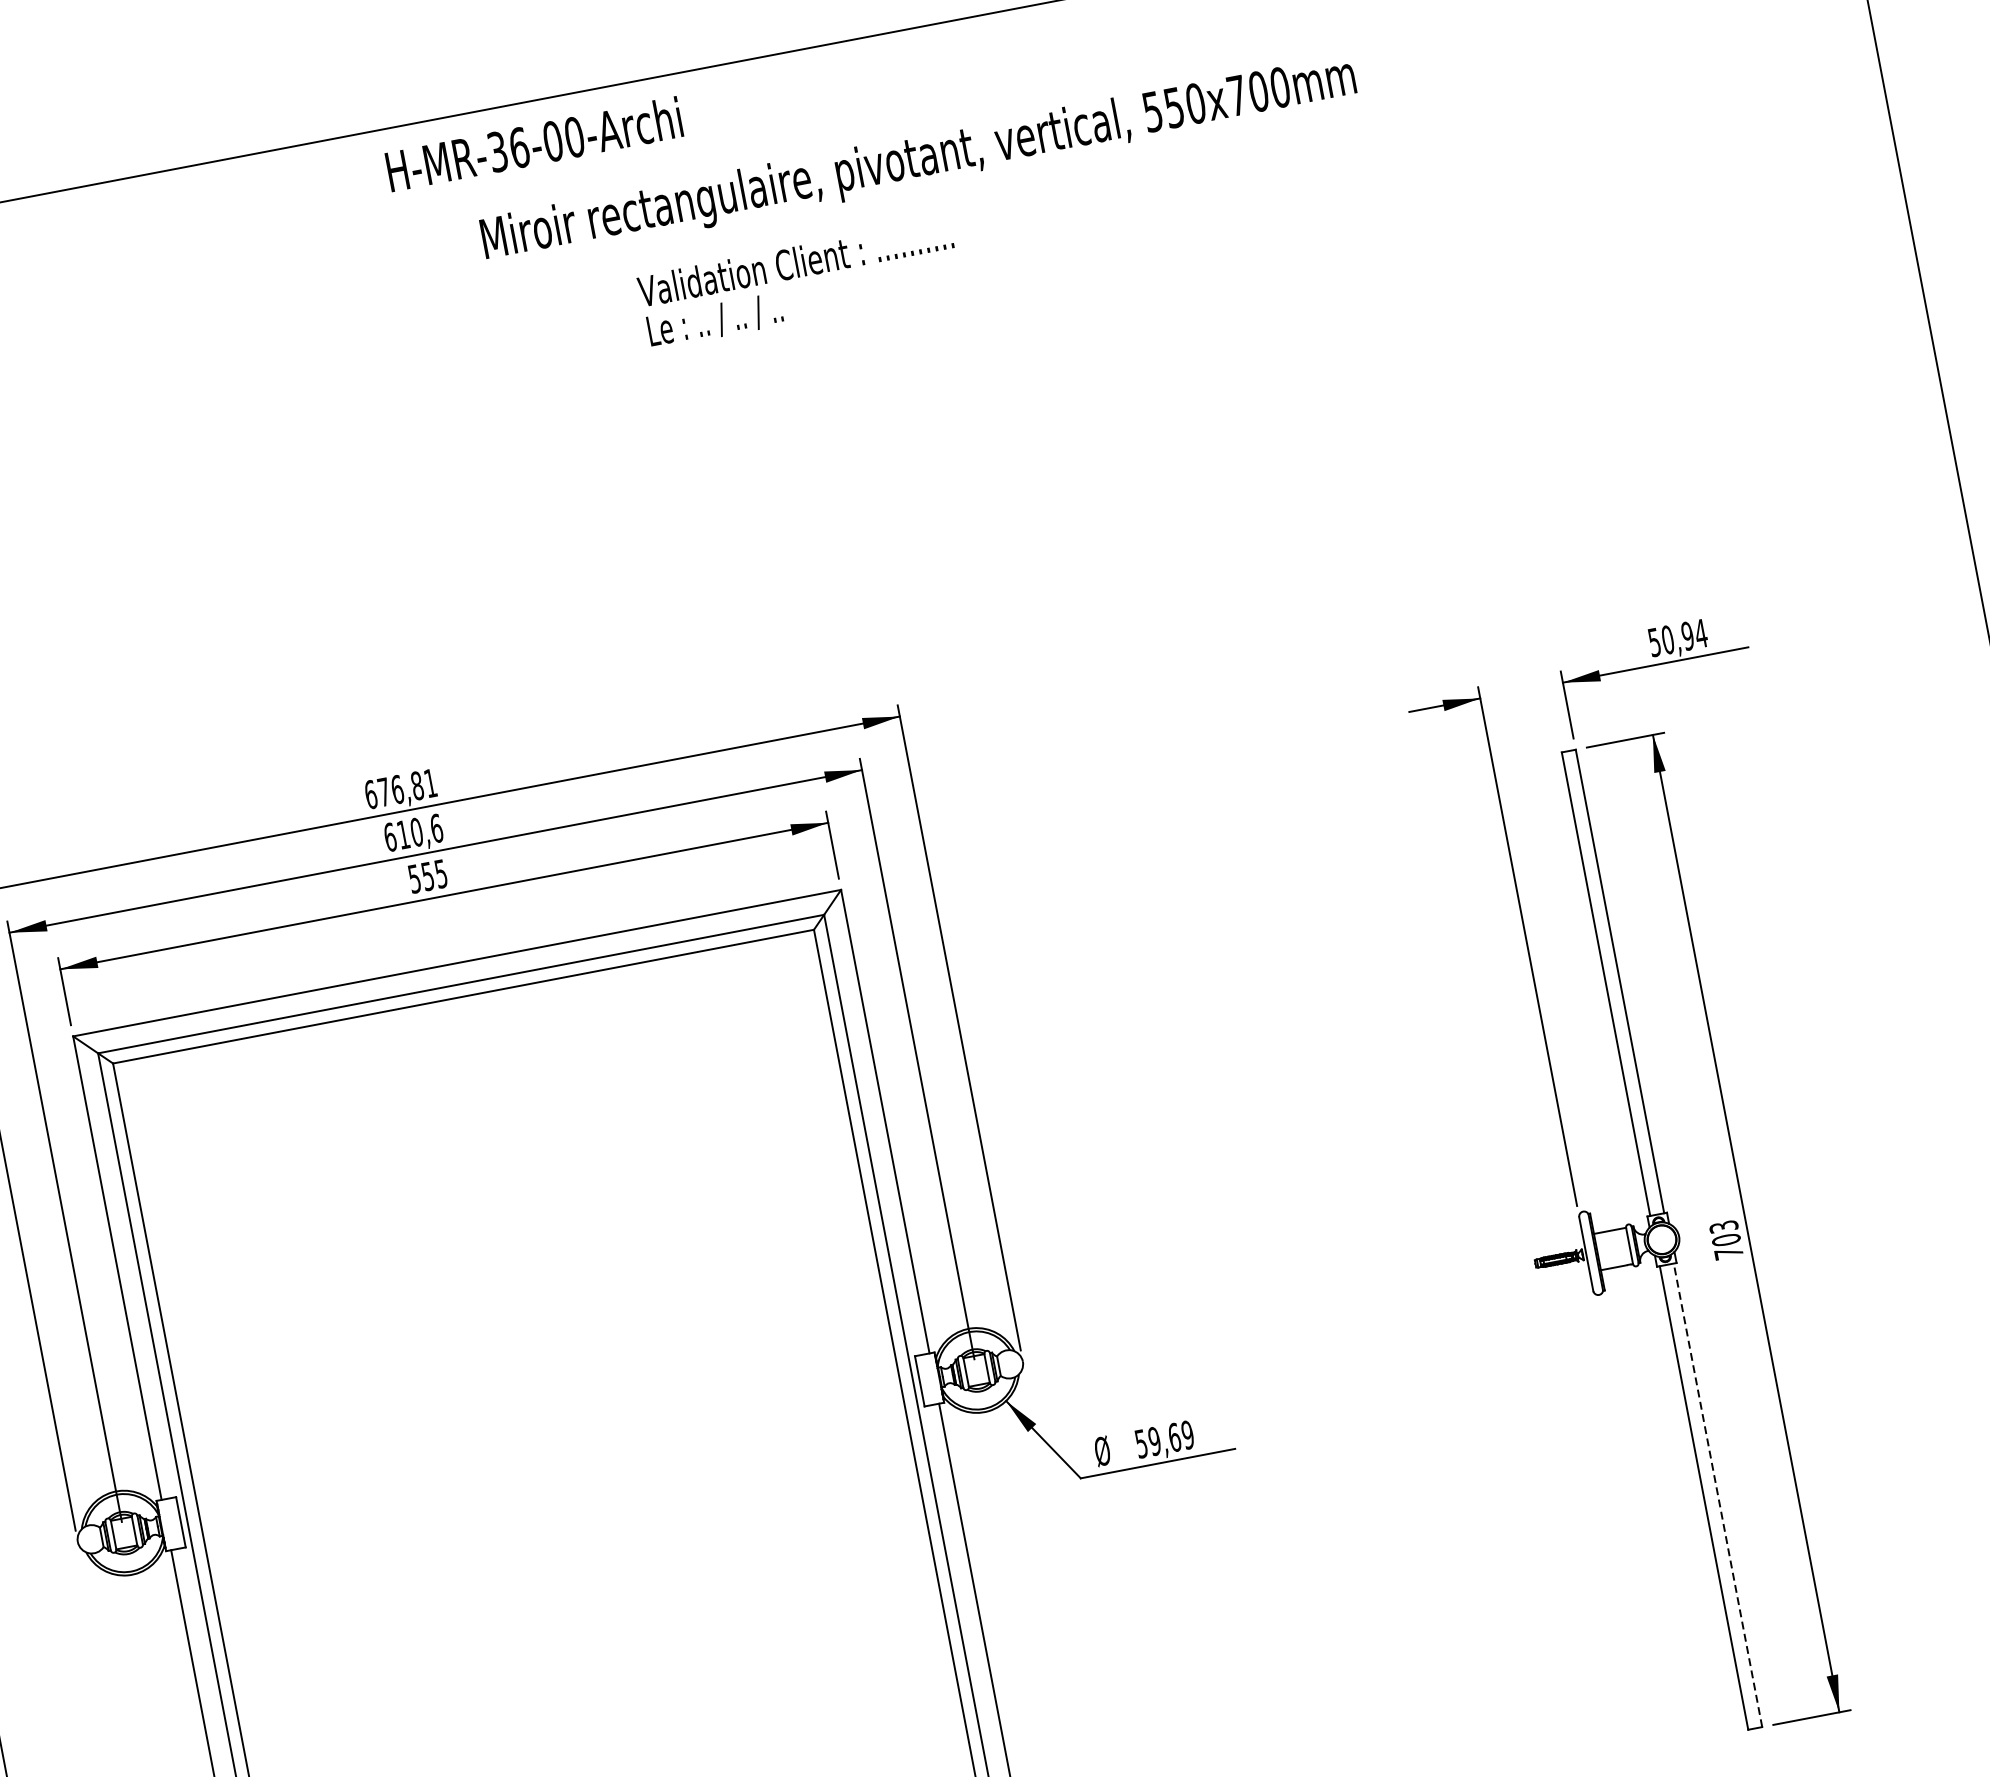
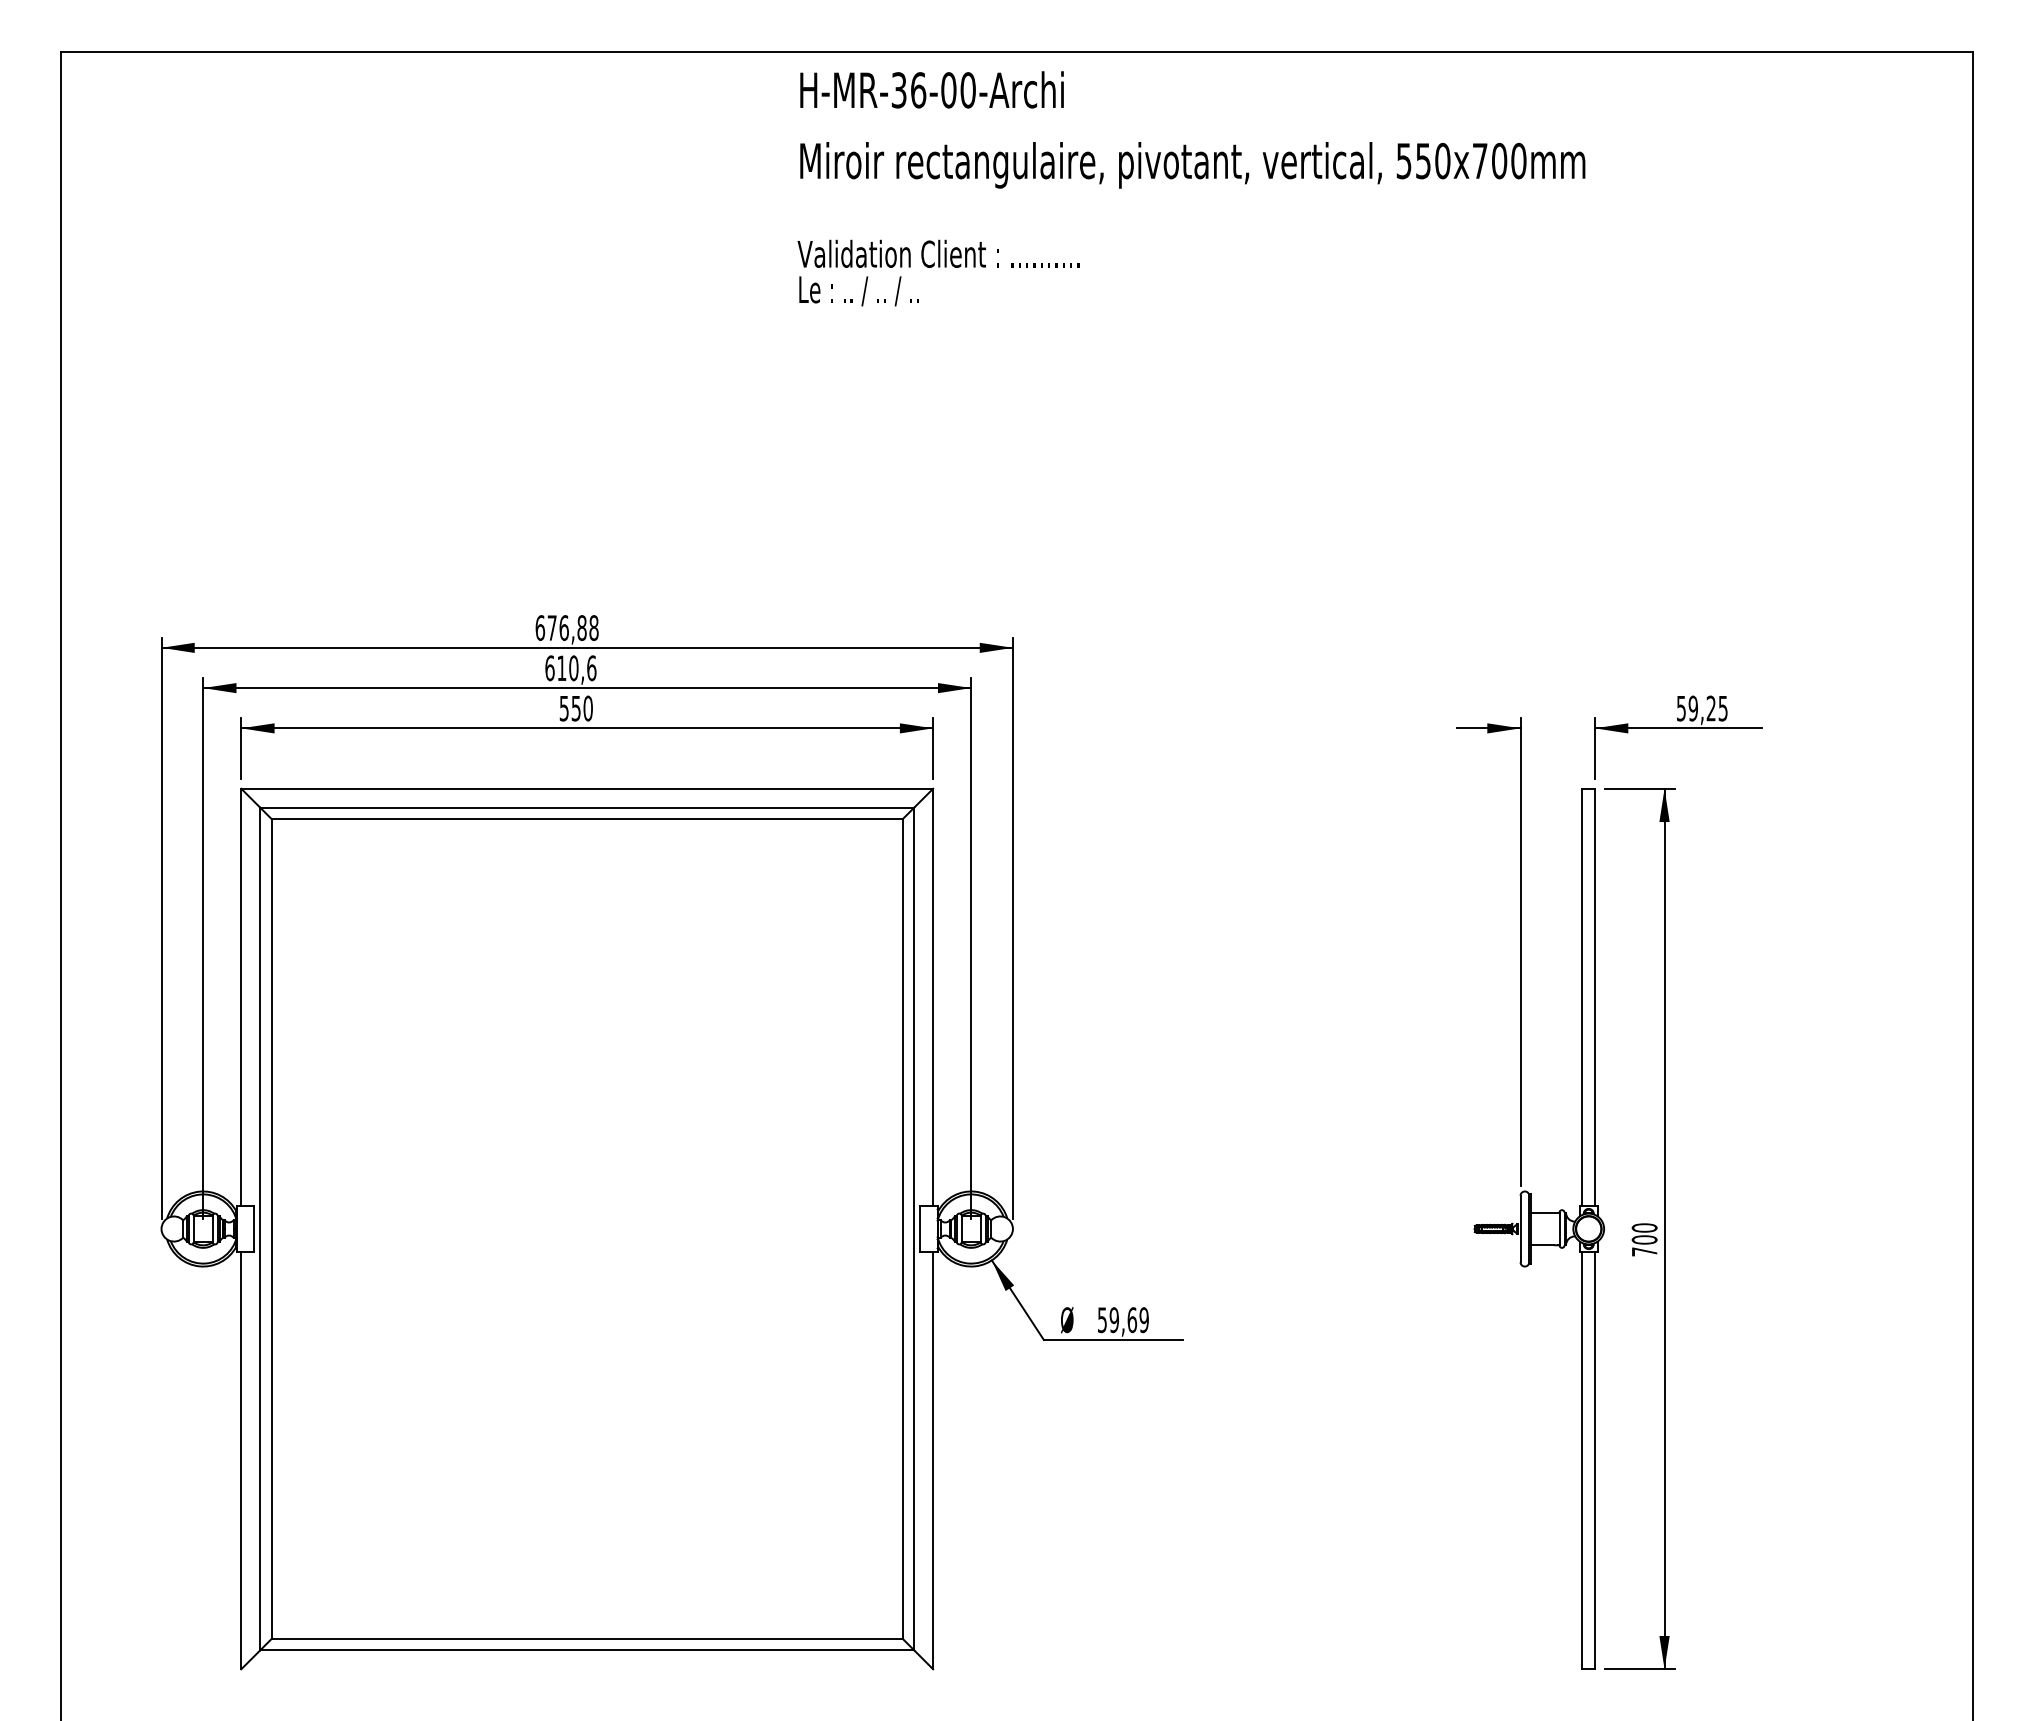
text: (533, 144) -> (931, 89), moved
text: (918, 161) -> (1192, 165), moved
text: (799, 283) -> (938, 272), moved
text: (1684, 636) -> (1708, 708), 50,94 -> 59,25
text: (429, 782) -> (593, 627), 676,81 -> 676,88
text: (440, 874) -> (587, 708), 555 -> 550
text: (1723, 1226) -> (1644, 1227), 703 -> 700
line: (1718, 1495) -> (1595, 1460), dashed -> solid

